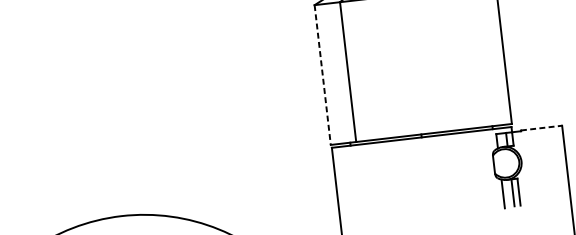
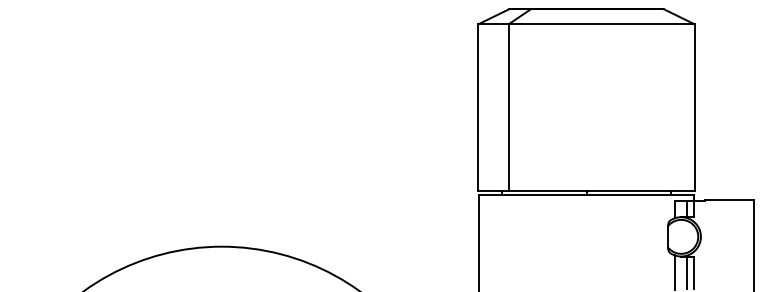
line: (322, 75) -> (478, 108), dashed -> solid
line: (541, 128) -> (729, 200), dashed -> solid

